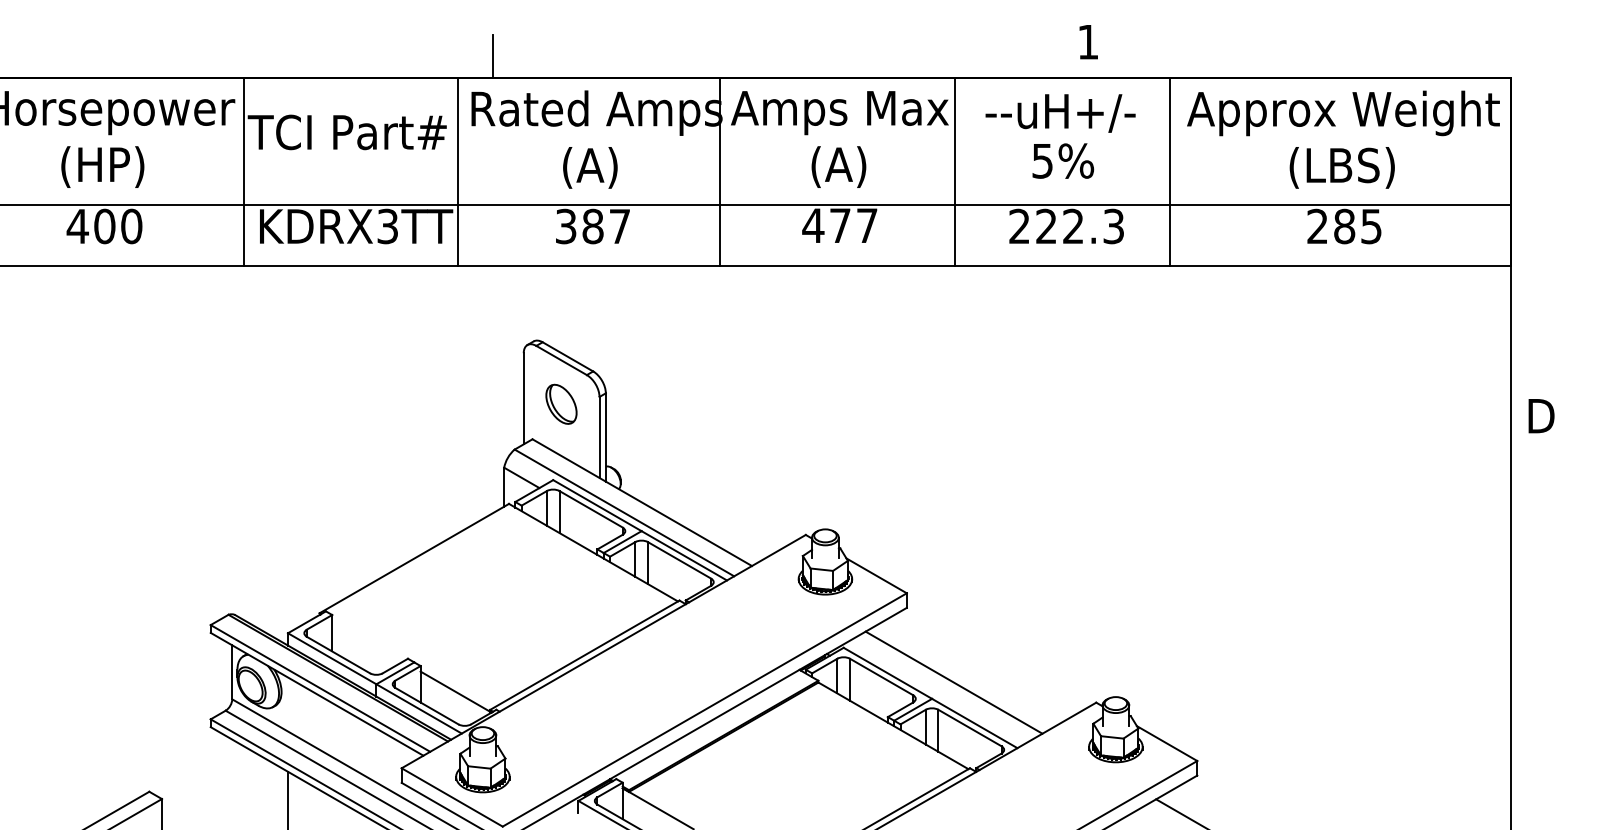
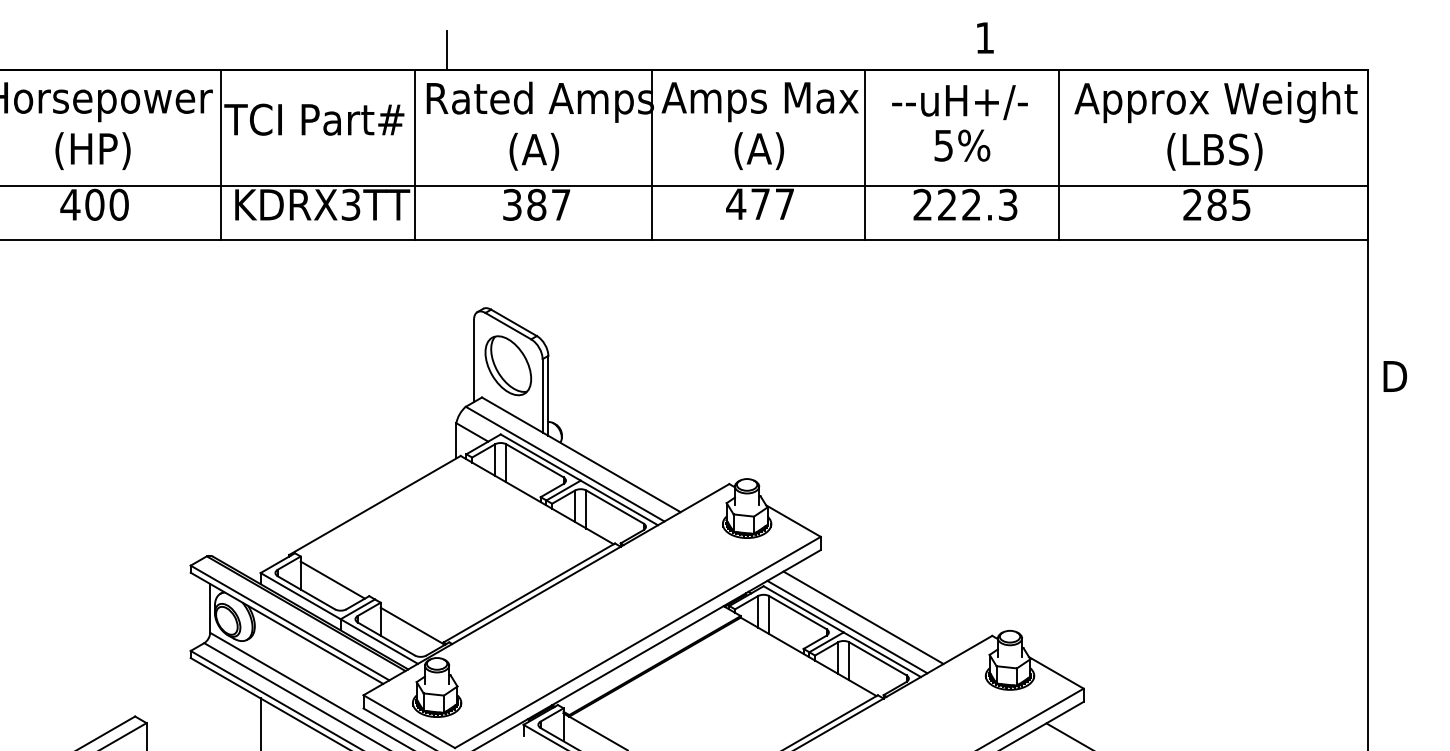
part: (560, 403) -> (507, 365), size x1.67
line: (367, 640) -> (332, 579), added
line: (936, 692) -> (847, 626), added

